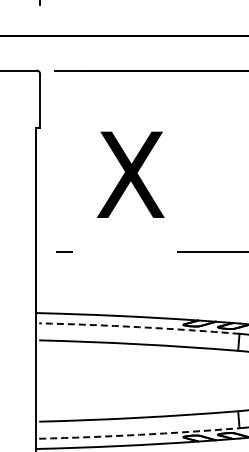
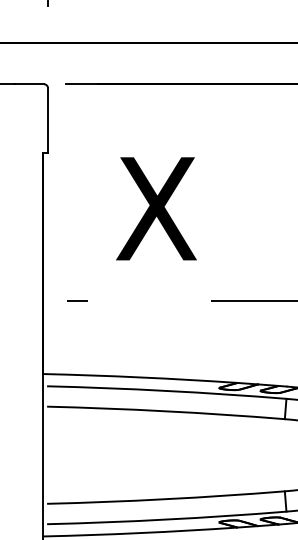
arc: (139, 327) -> (166, 391), dashed -> solid
arc: (139, 434) -> (166, 519), dashed -> solid

